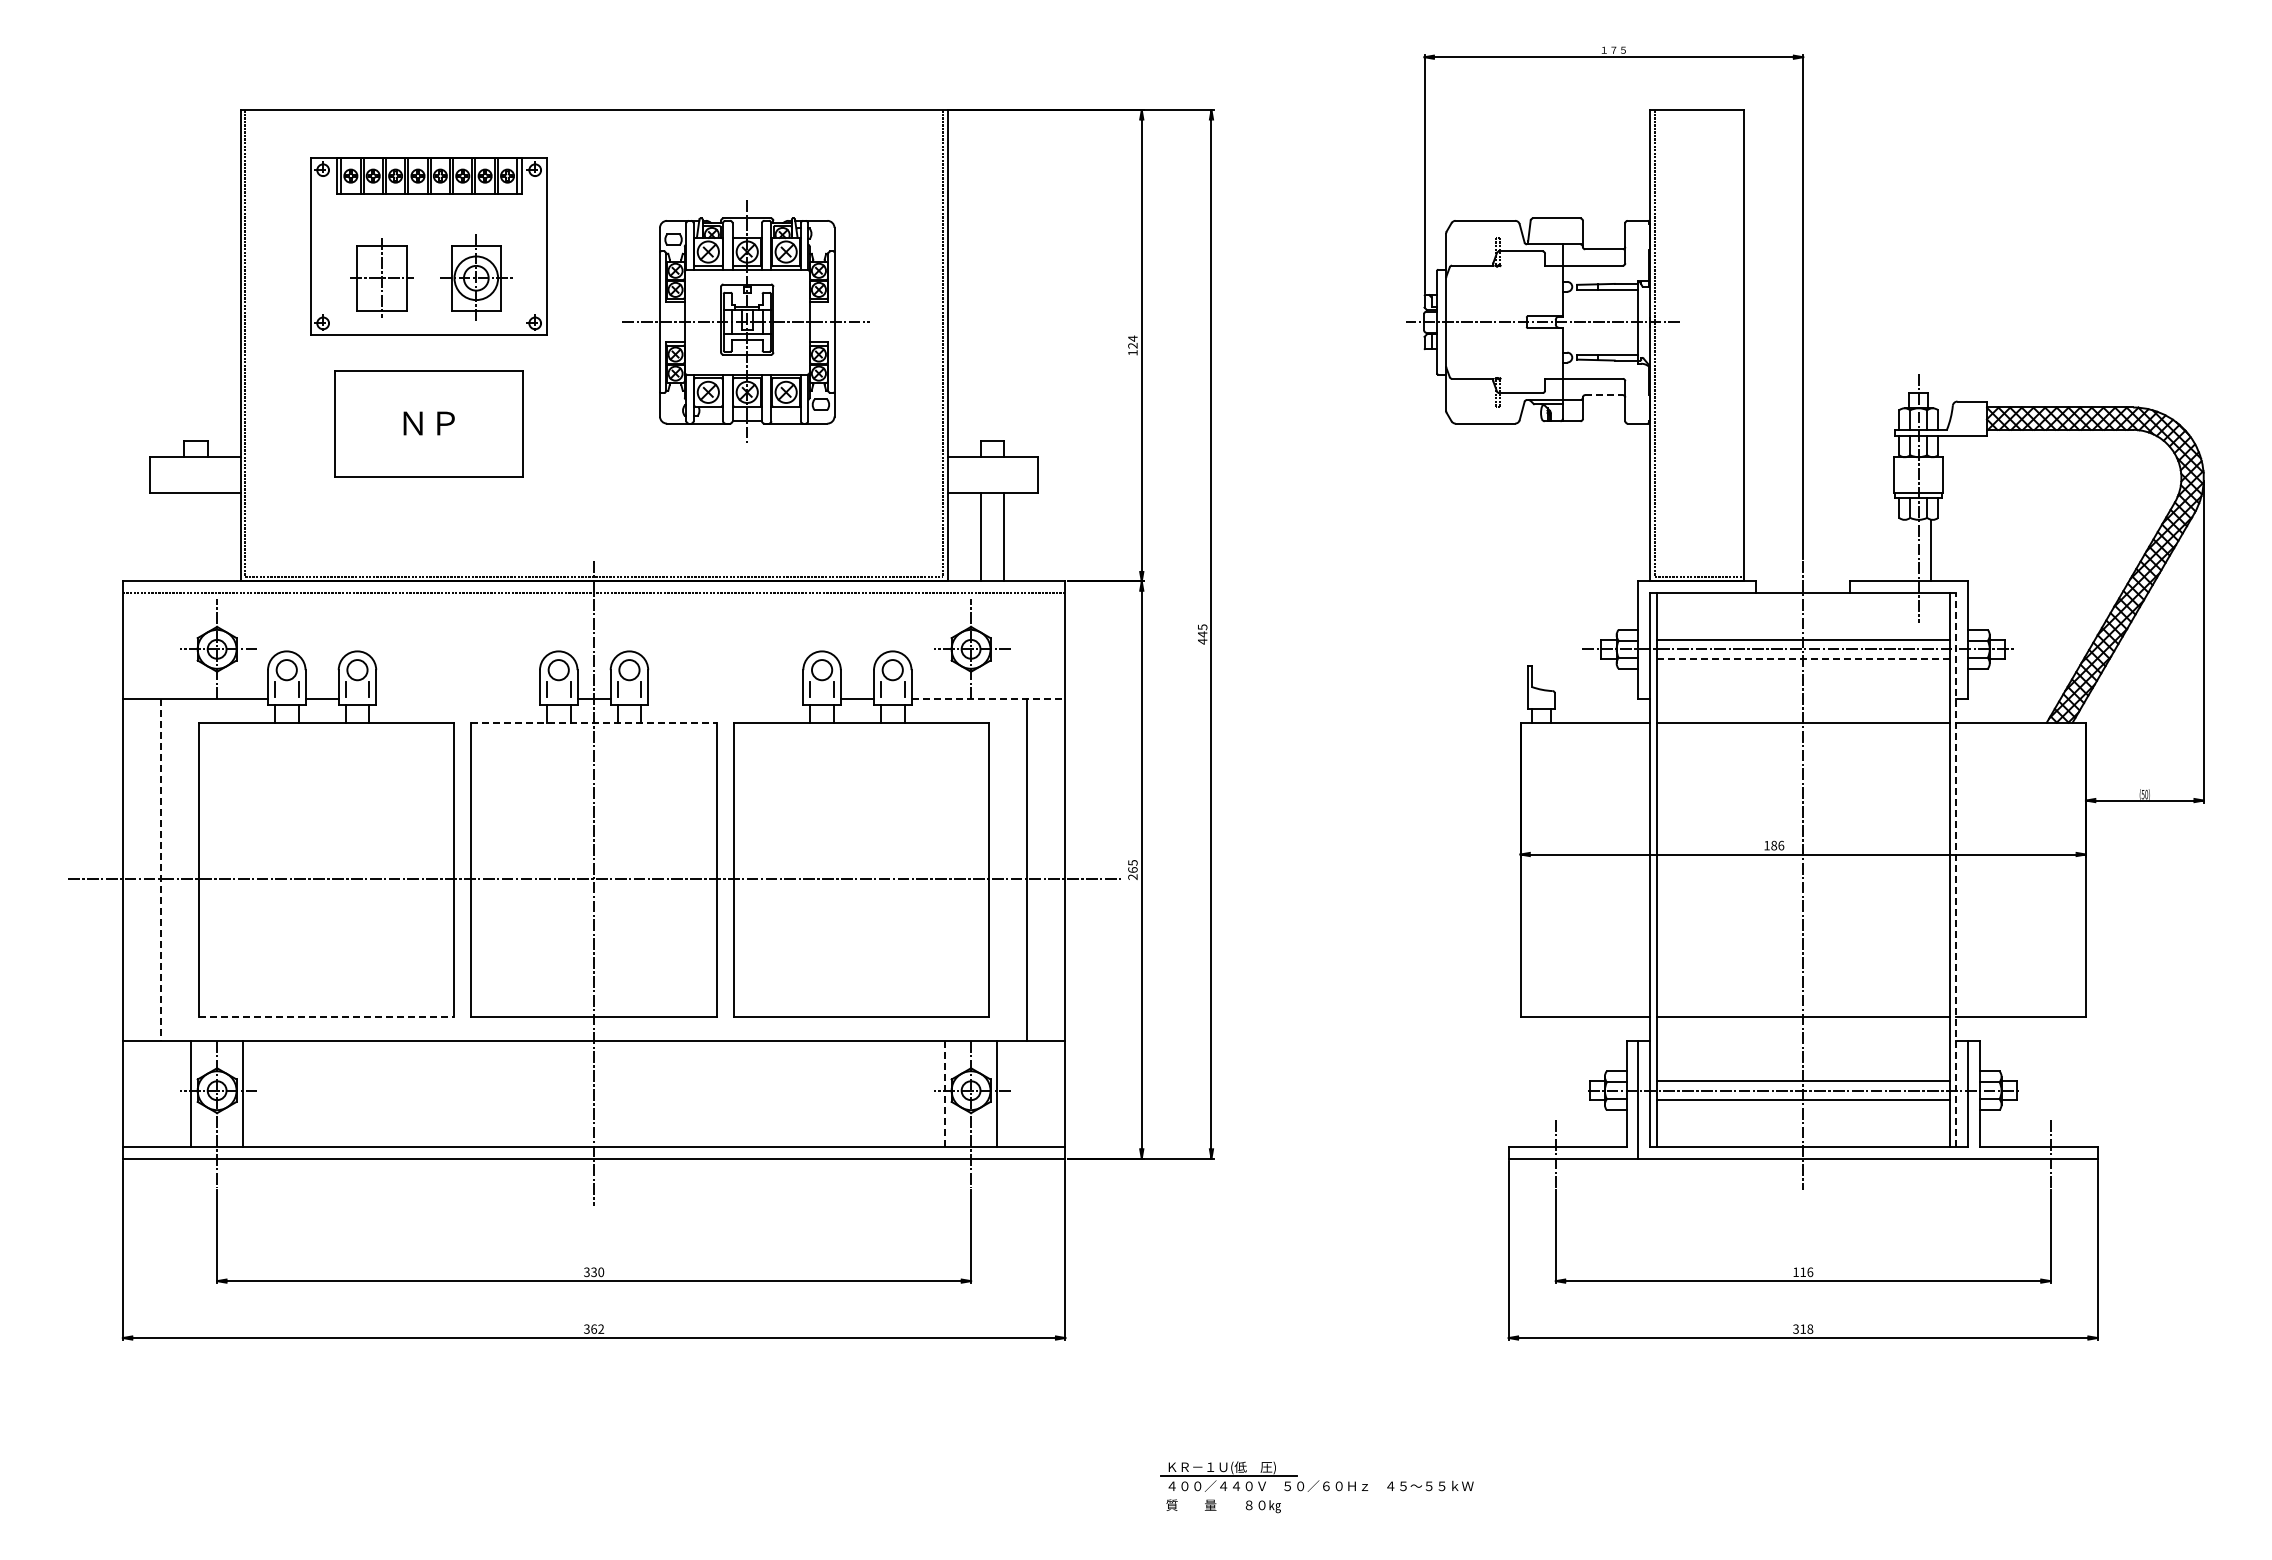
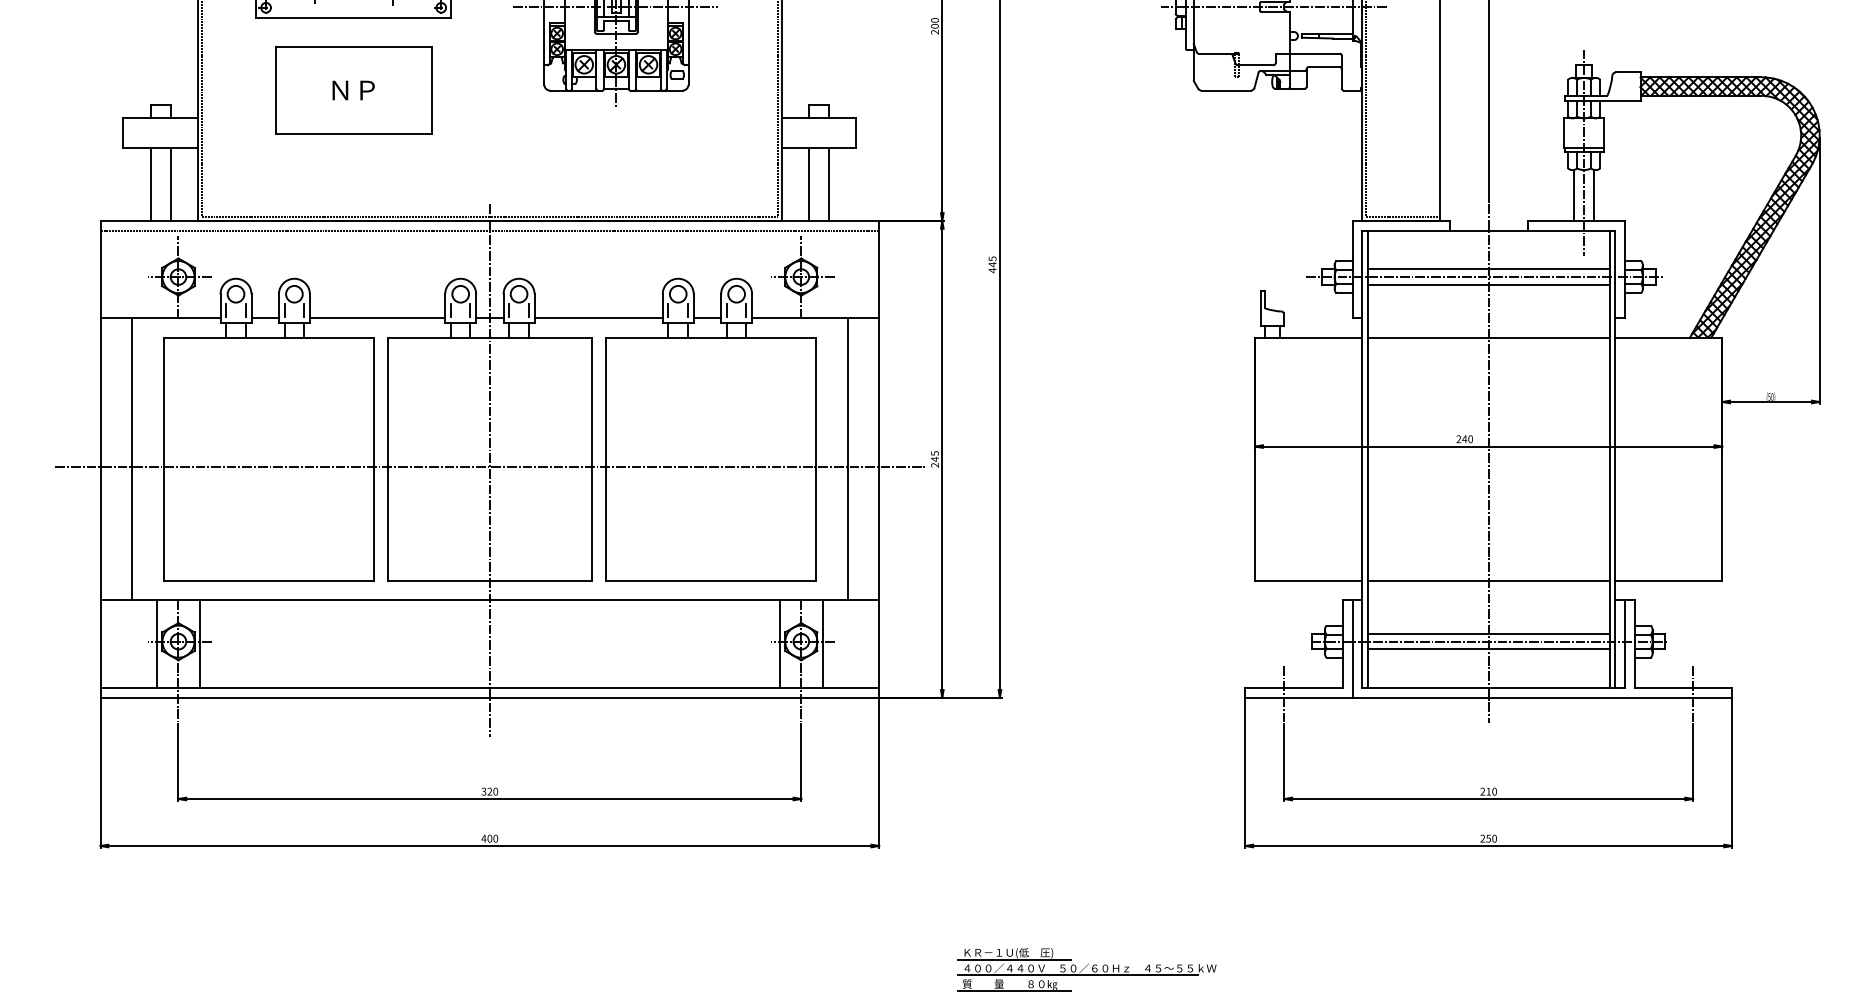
text: (1132, 345) -> (934, 26), 124 -> 200
line: (1604, 395) -> (1324, 67), dashed -> solid
line: (184, 536) -> (151, 183), added
line: (207, 536) -> (170, 183), added
line: (1906, 550) -> (1574, 195), added
line: (1803, 658) -> (1488, 284), dashed -> solid
line: (458, 699) -> (377, 318), added
line: (725, 699) -> (598, 318), added
line: (988, 699) -> (815, 318), dashed -> solid
line: (594, 722) -> (490, 337), dashed -> solid
text: (1774, 845) -> (1465, 439), 186 -> 240
text: (1132, 869) -> (934, 458), 265 -> 245
line: (160, 870) -> (131, 459), dashed -> solid
line: (1956, 870) -> (1615, 459), dashed -> solid
line: (326, 1017) -> (268, 581), dashed -> solid
line: (945, 1094) -> (780, 644), dashed -> solid
text: (1803, 1271) -> (1488, 791), 116 -> 210
text: (593, 1272) -> (489, 791), 330 -> 320
text: (593, 1328) -> (489, 838), 362 -> 400
text: (1803, 1328) -> (1488, 838), 318 -> 250
line: (1305, 1494) -> (1077, 975), added
line: (1228, 1513) -> (1013, 990), added

